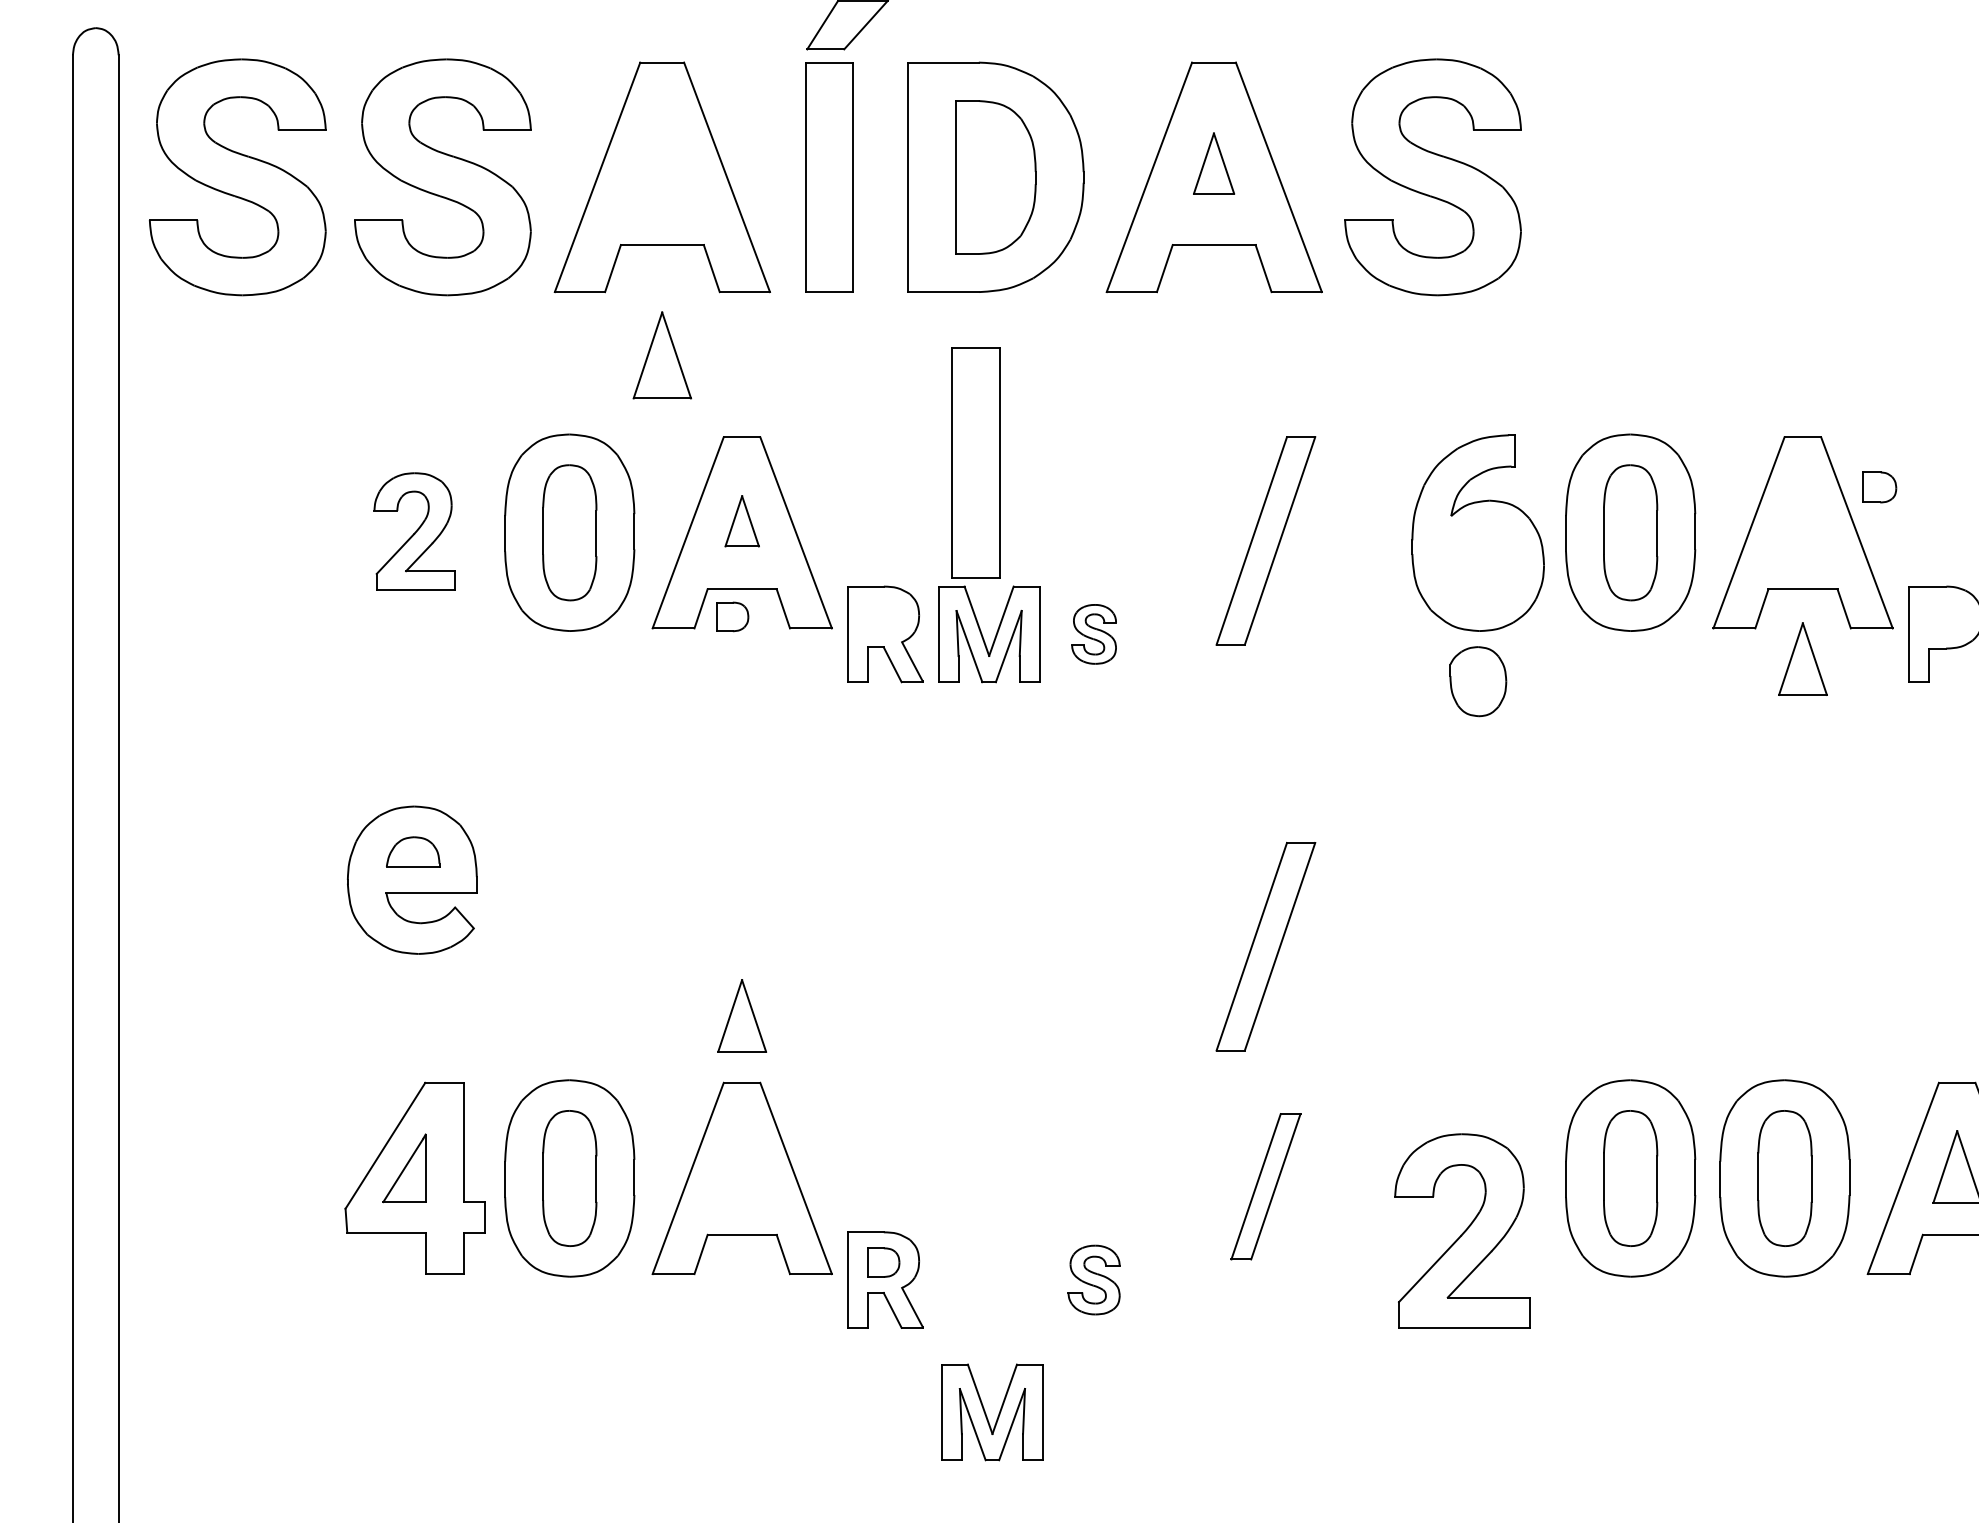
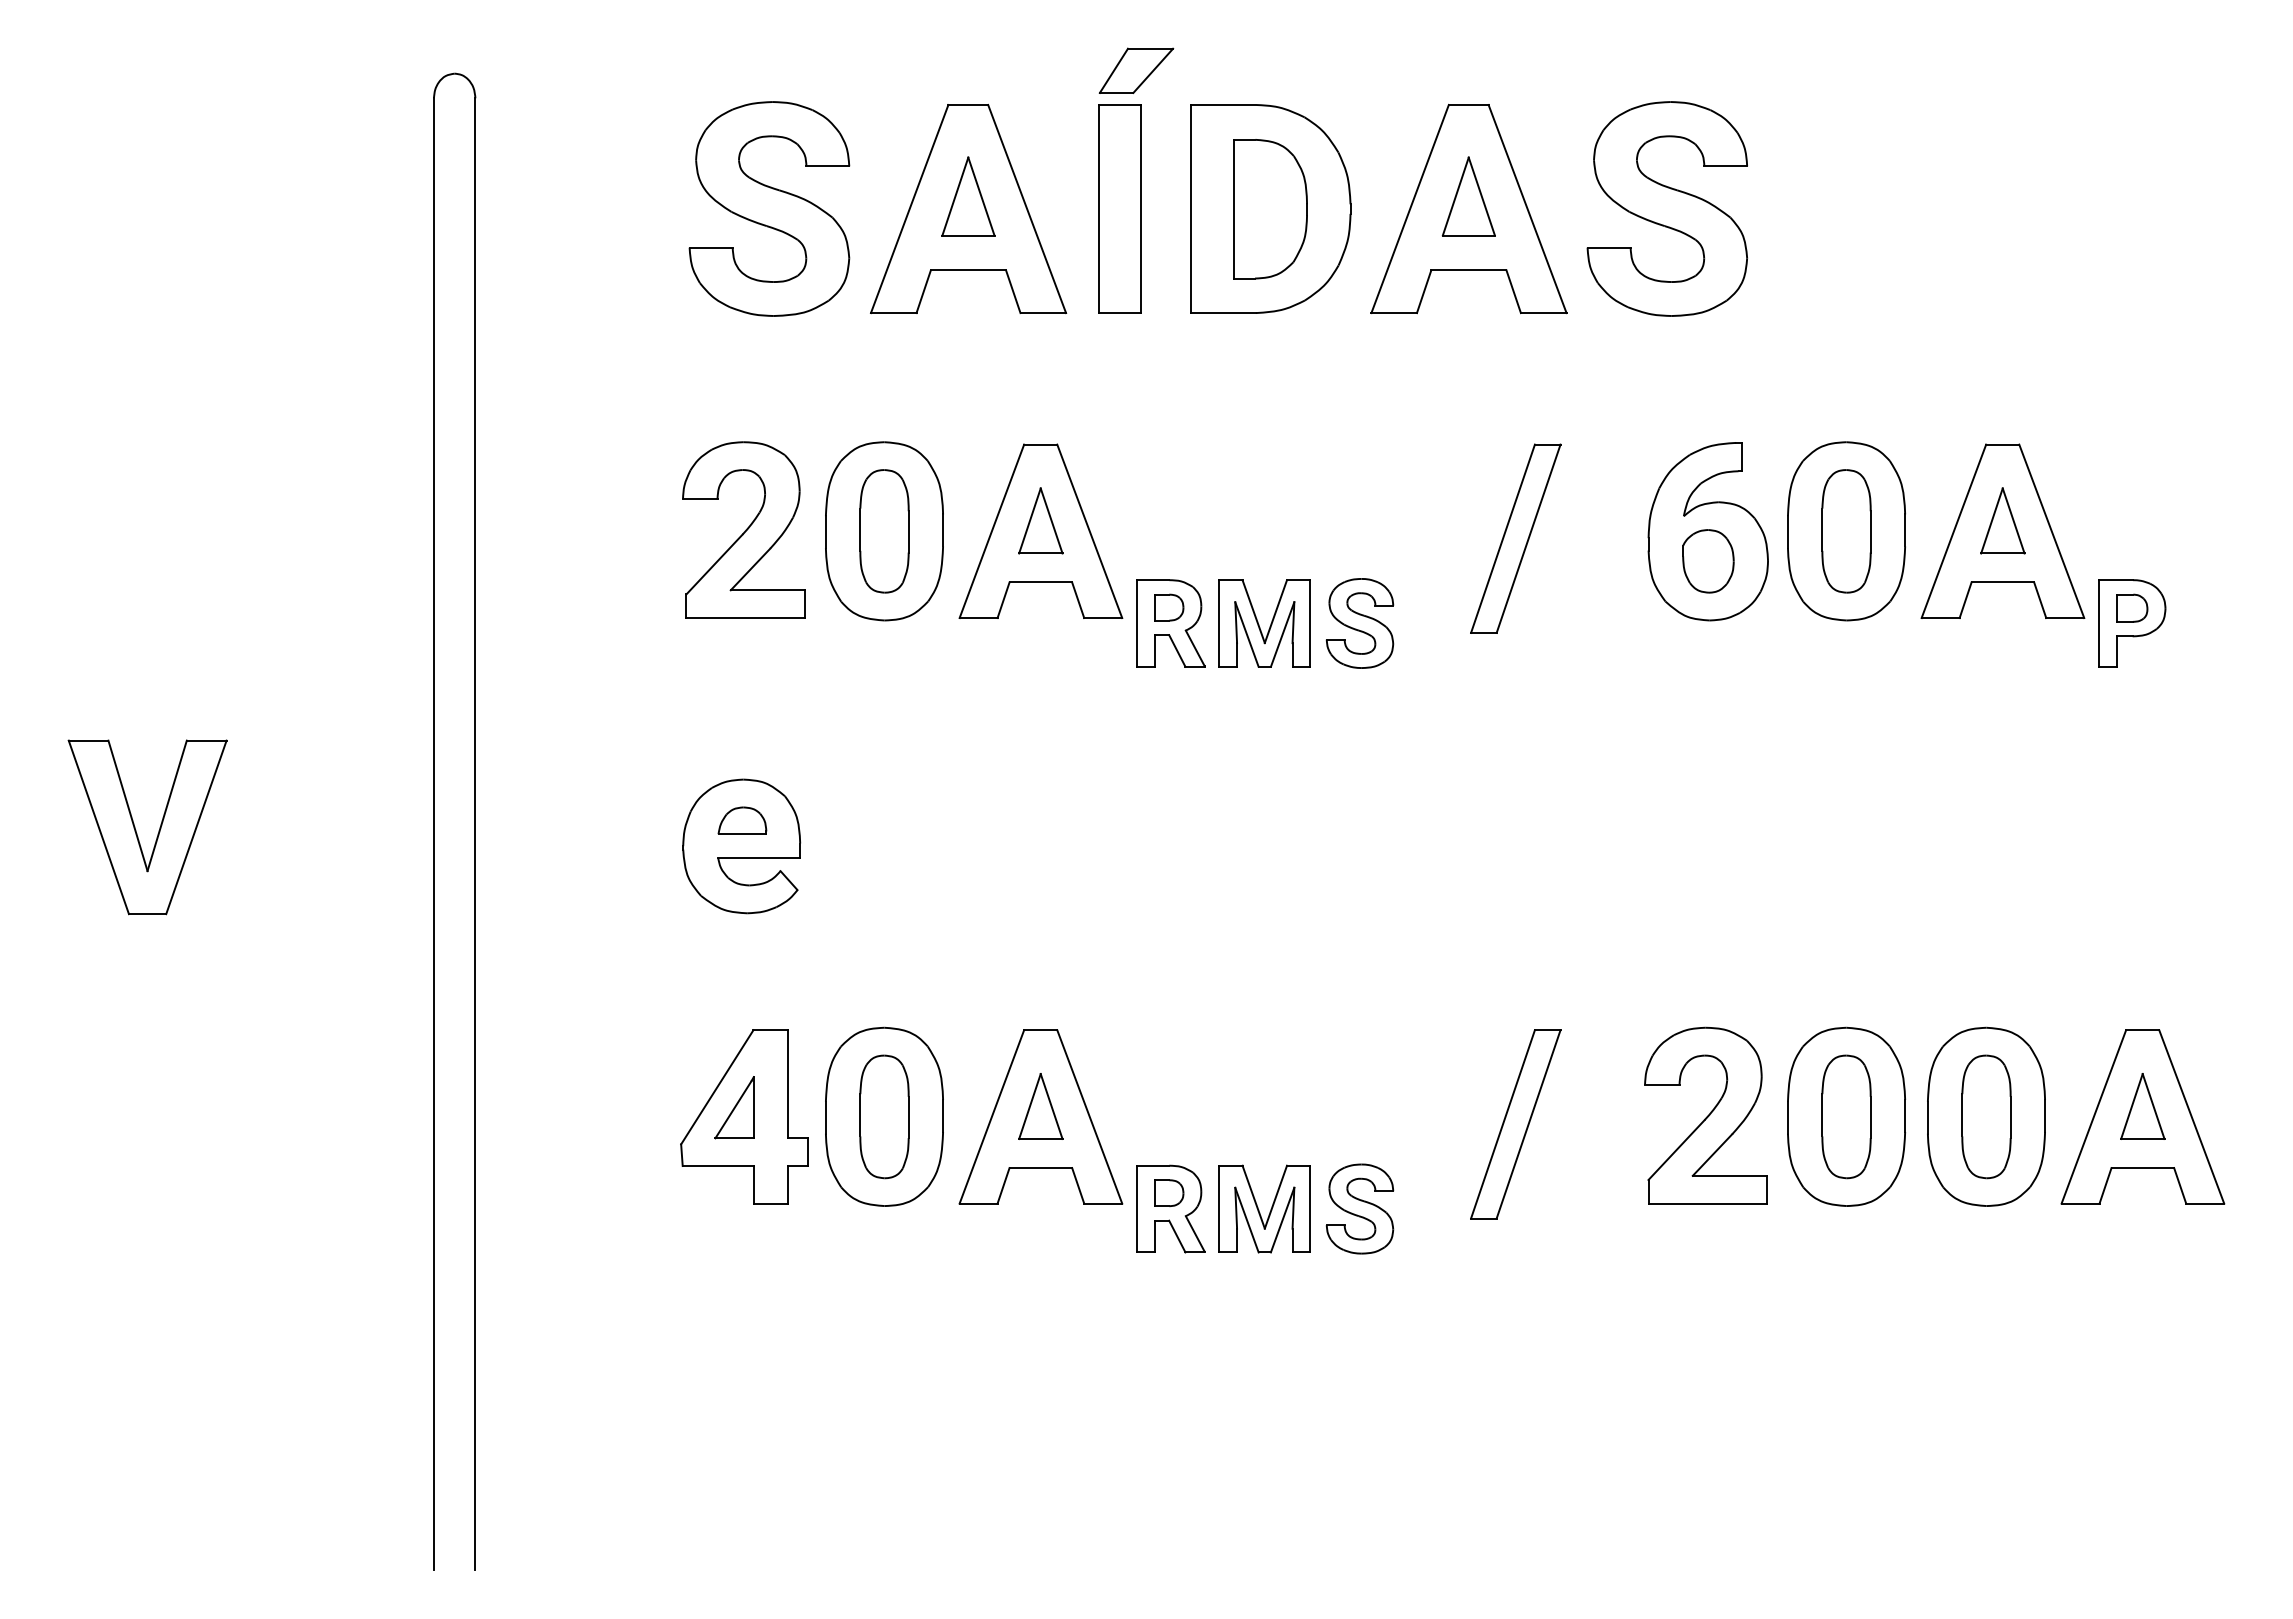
part: (1213, 163) -> (1468, 196), size x1.43
part: (237, 176) -> (583, 208), removed
part: (662, 355) -> (968, 196), moved
part: (975, 462) -> (1252, 467), removed
part: (1879, 486) -> (2132, 607), moved
part: (741, 520) -> (1040, 520), size x1.43
part: (414, 530) -> (743, 529), size x1.67
part: (732, 616) -> (1169, 607), moved
part: (1093, 634) -> (1359, 623), size x1.67
part: (1802, 658) -> (2002, 520), moved
part: (1478, 681) -> (1708, 561), moved
part: (1265, 946) -> (1515, 906), removed
part: (741, 1015) -> (1040, 1106), moved
part: (1265, 1186) -> (1515, 1124), size x1.43
part: (1461, 1230) -> (1705, 1115), moved
part: (1093, 1279) -> (1359, 1208), size x1.43
part: (992, 1411) -> (1264, 1208), moved

